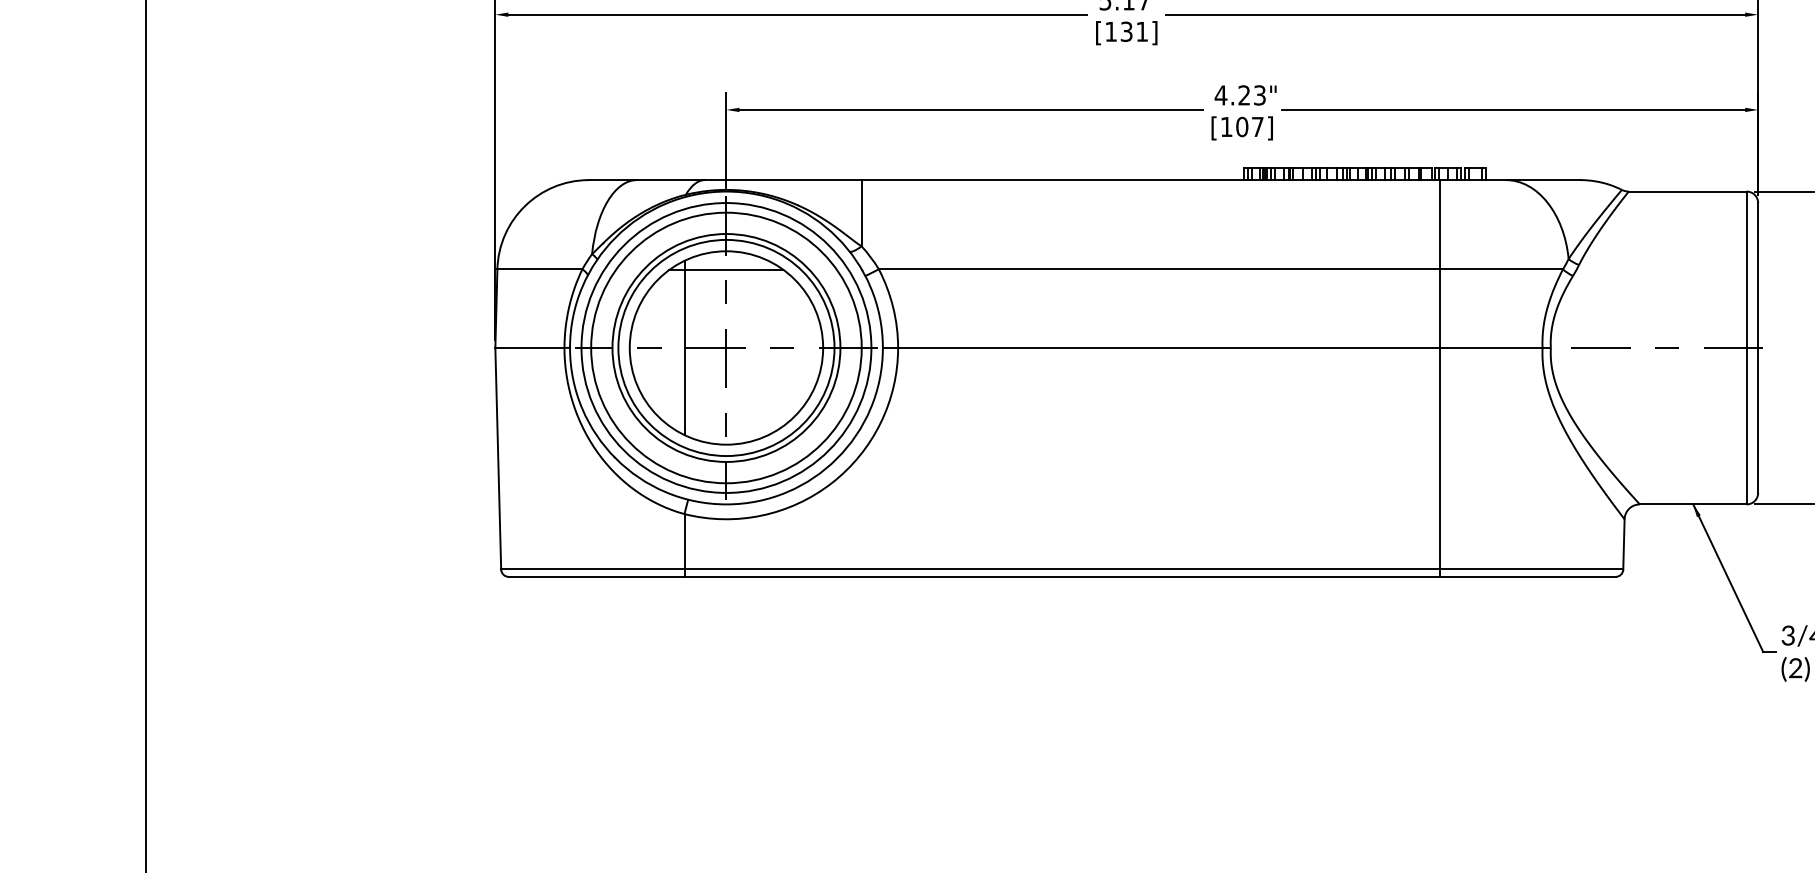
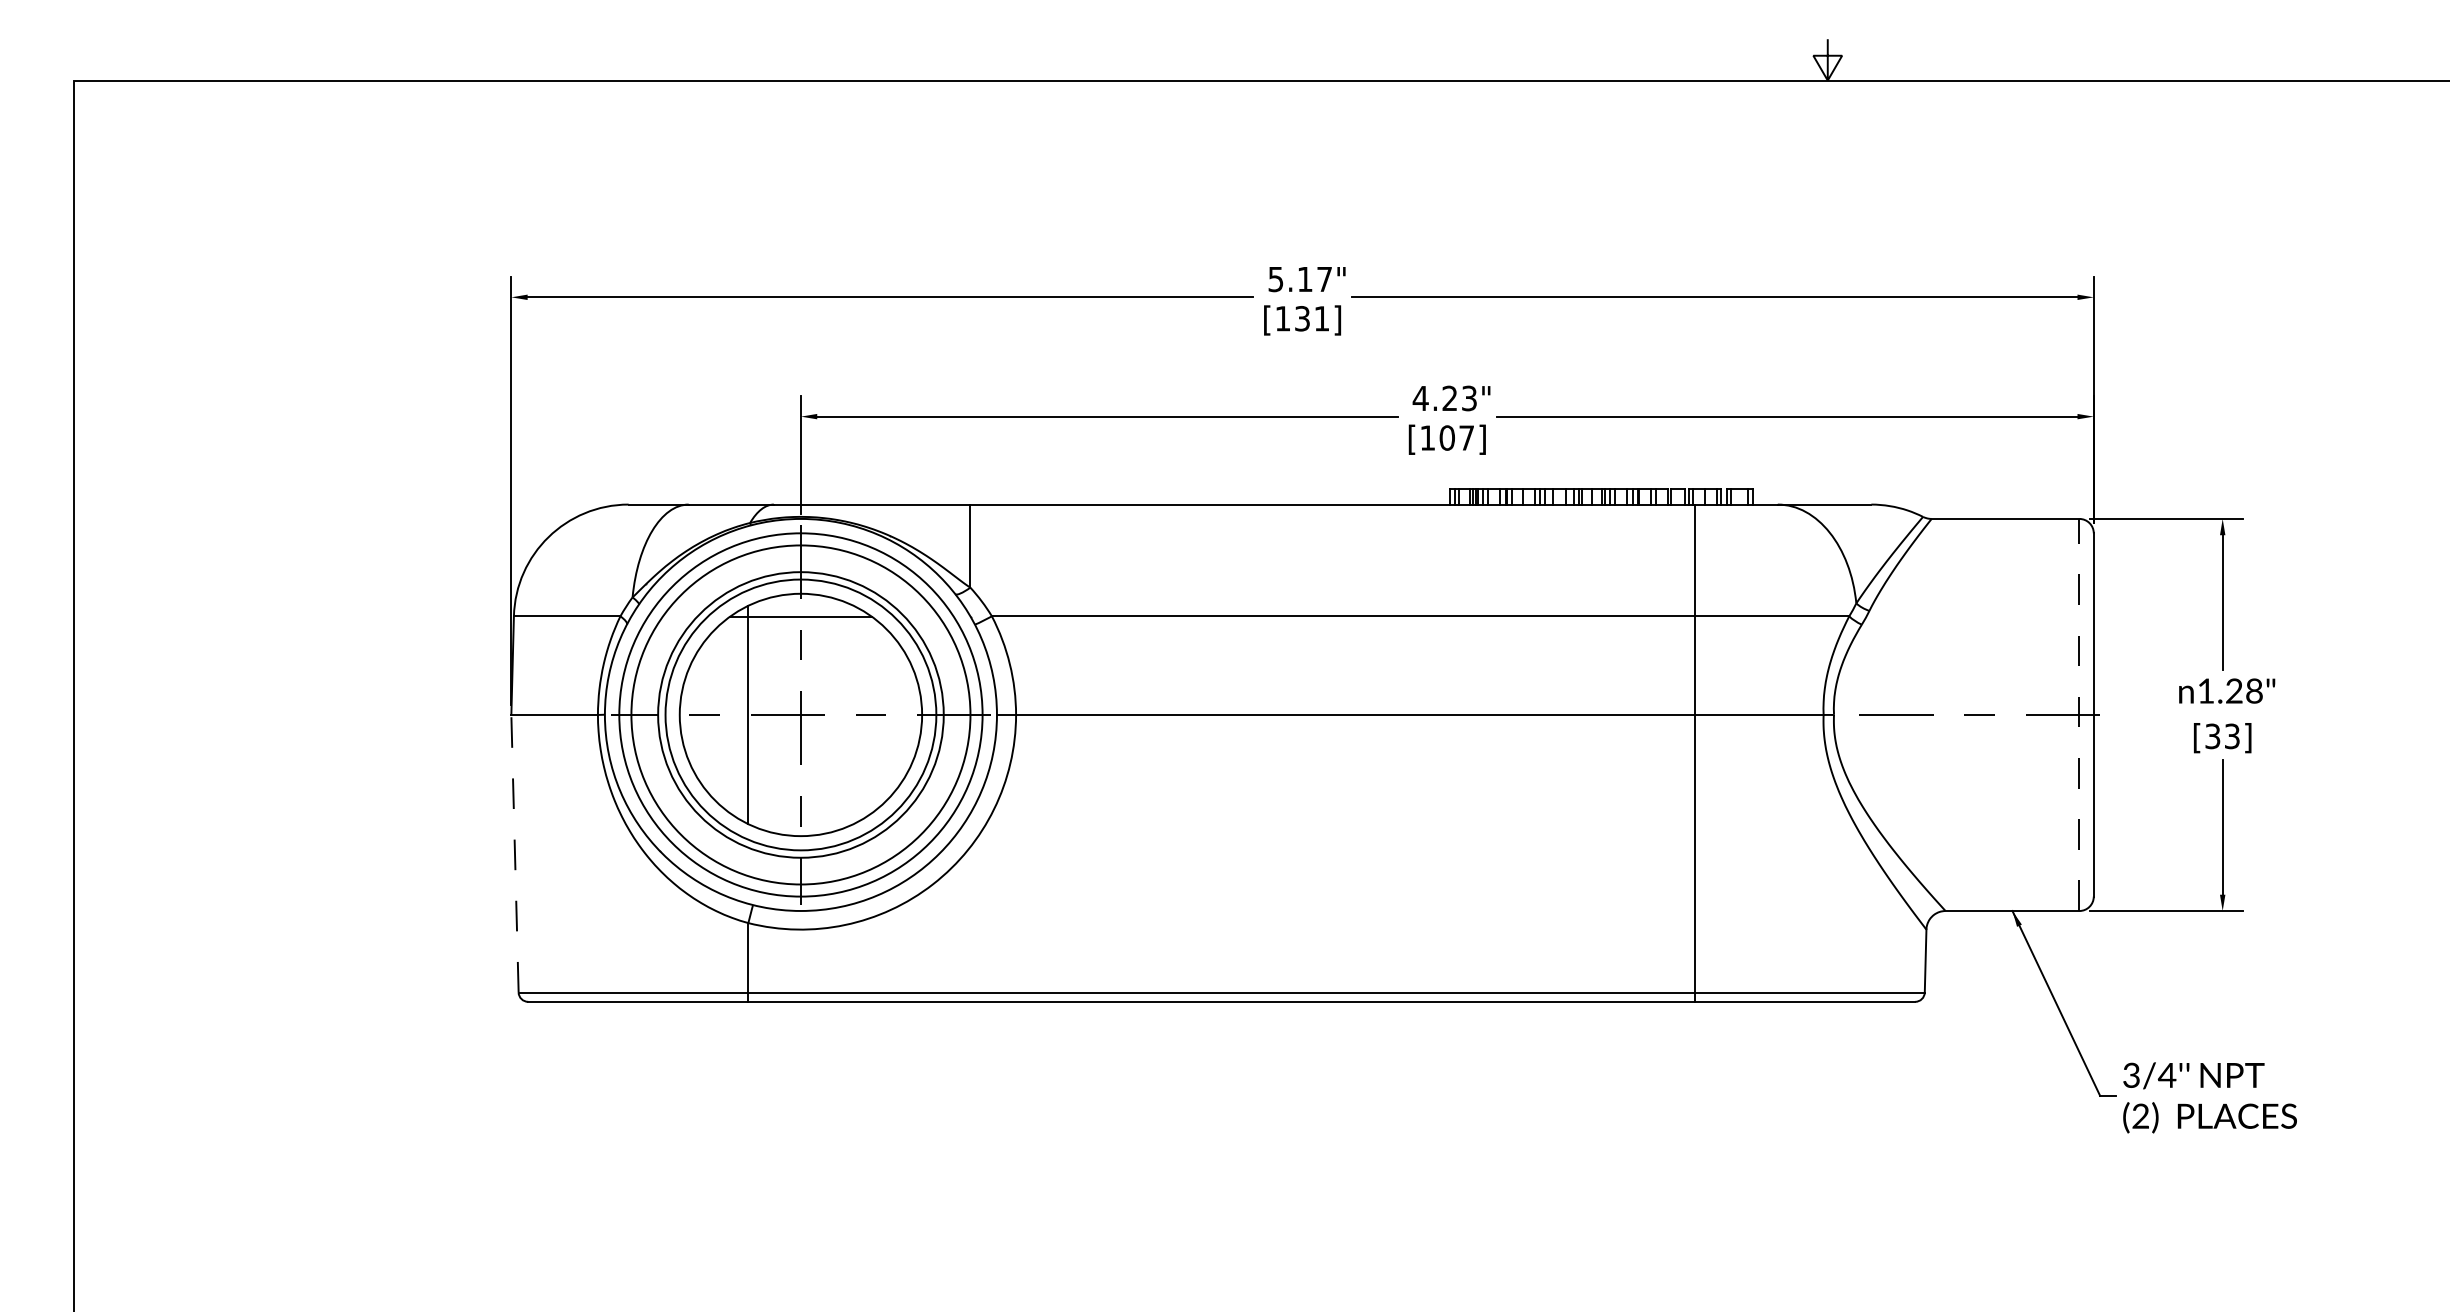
line: (1746, 347) -> (2079, 714), solid -> dashed
line: (498, 458) -> (515, 853), solid -> dashed

